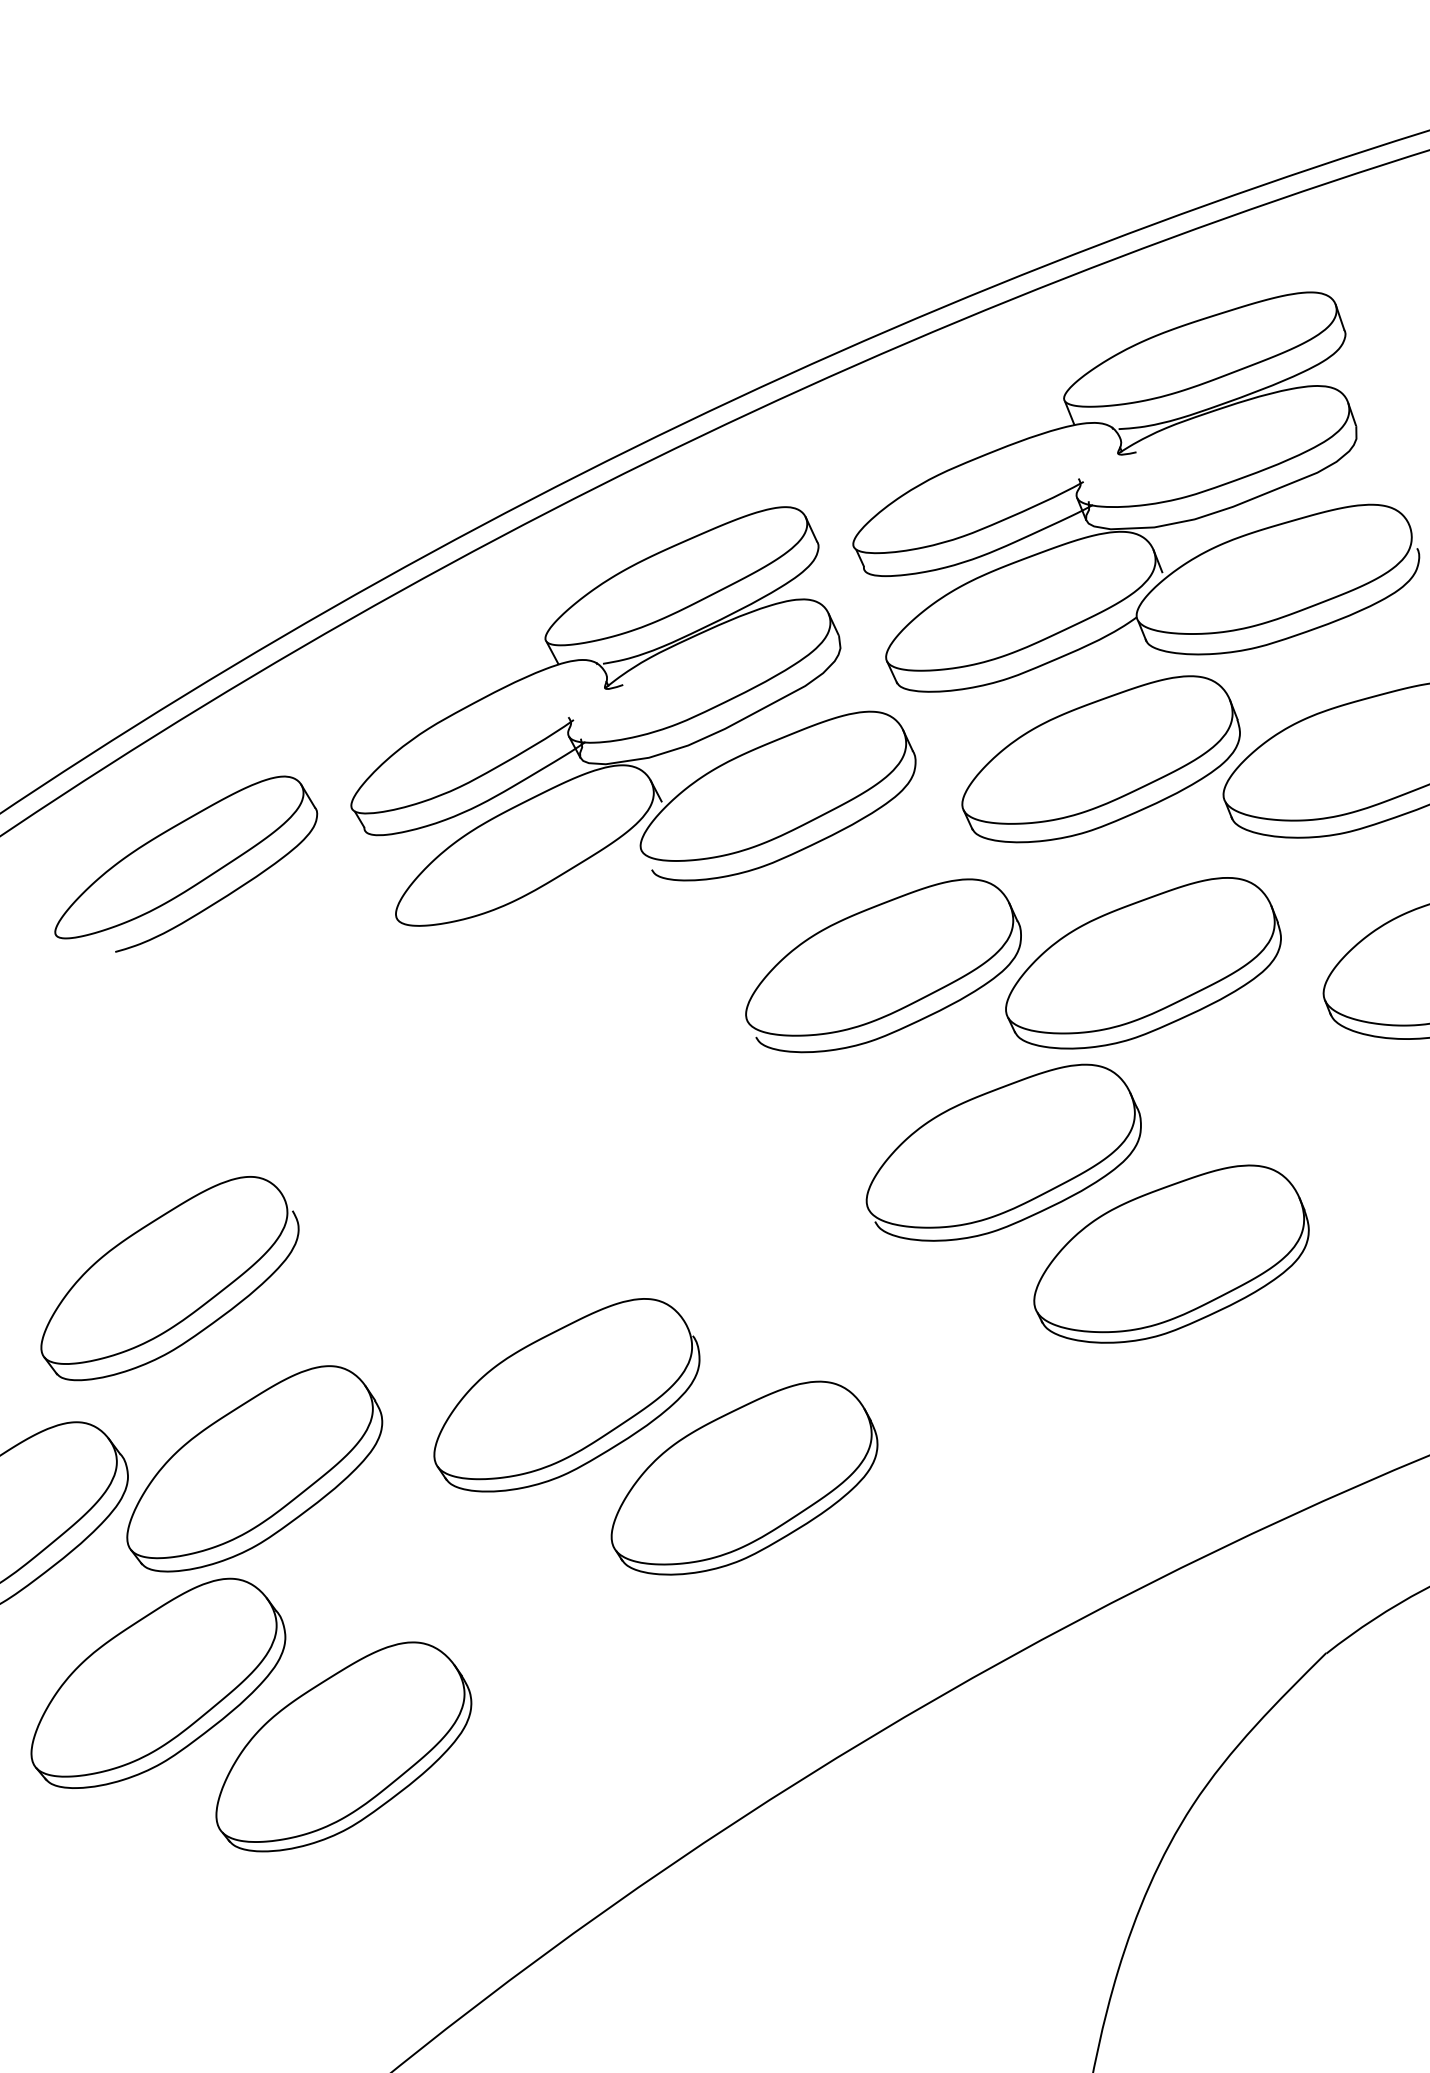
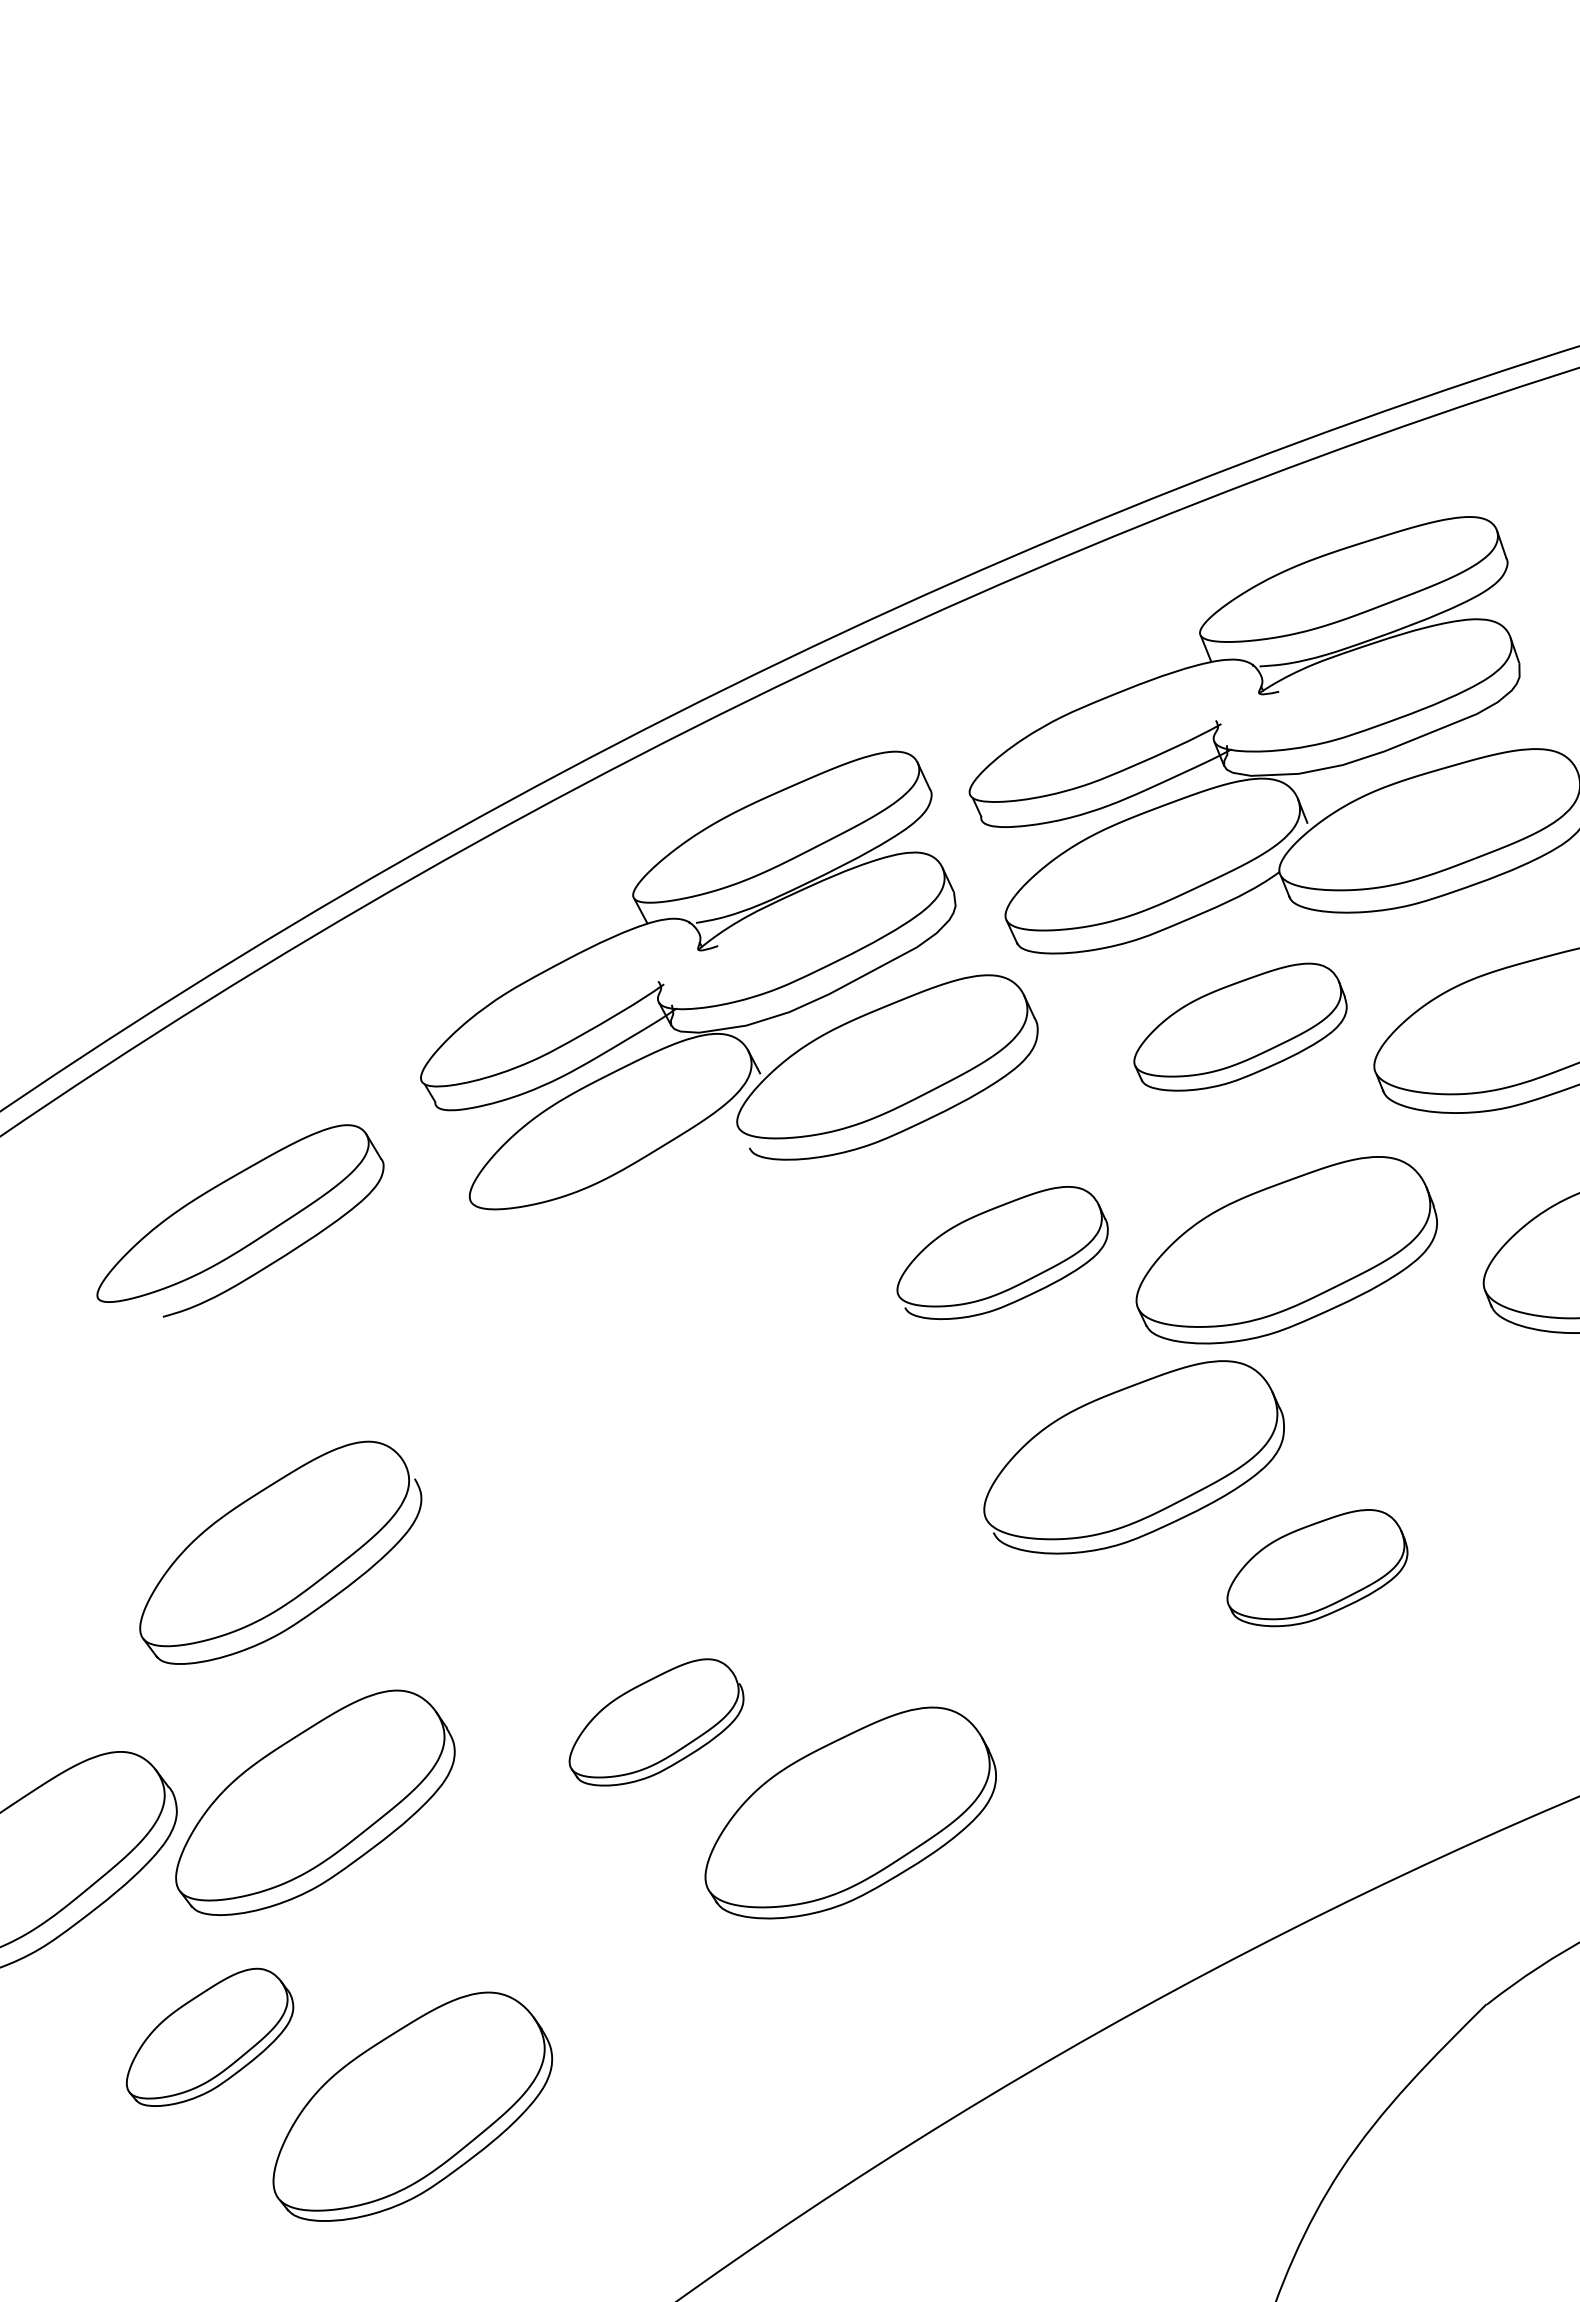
part: (1101, 758) -> (1240, 1026), size x0.7
part: (186, 863) -> (240, 1220), moved
part: (883, 965) -> (1002, 1252), size x0.7
part: (1171, 1253) -> (1317, 1567), size x0.6
part: (169, 1278) -> (280, 1552), moved
part: (566, 1395) -> (656, 1722), size x0.6
part: (157, 1683) -> (209, 2037), size x0.6

